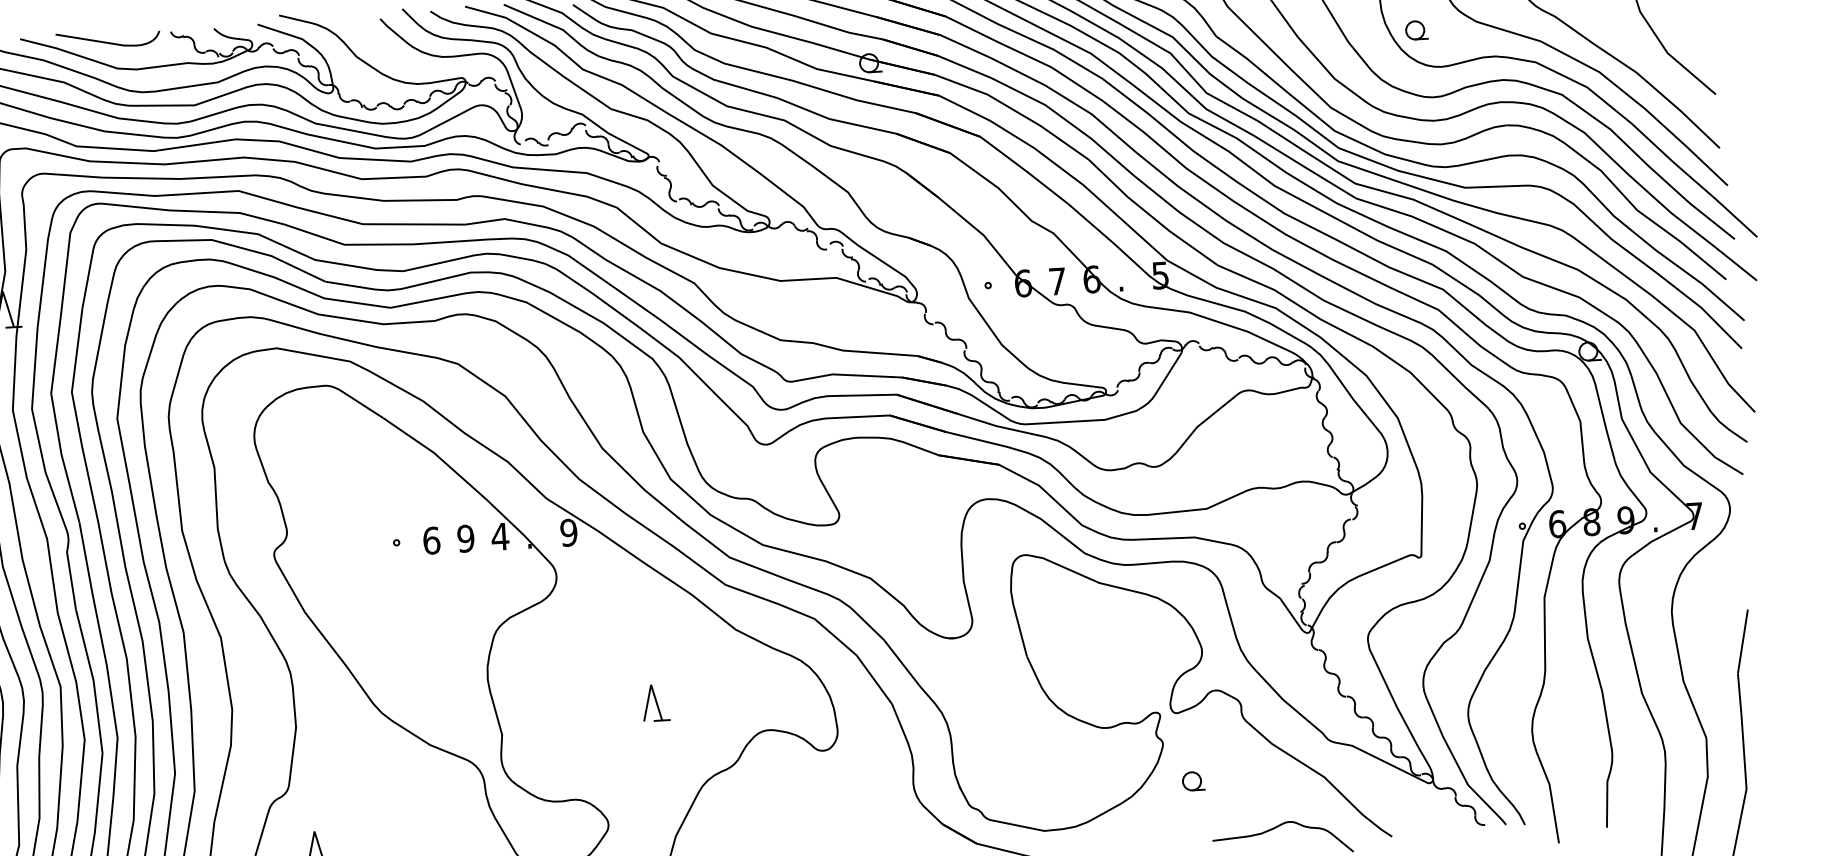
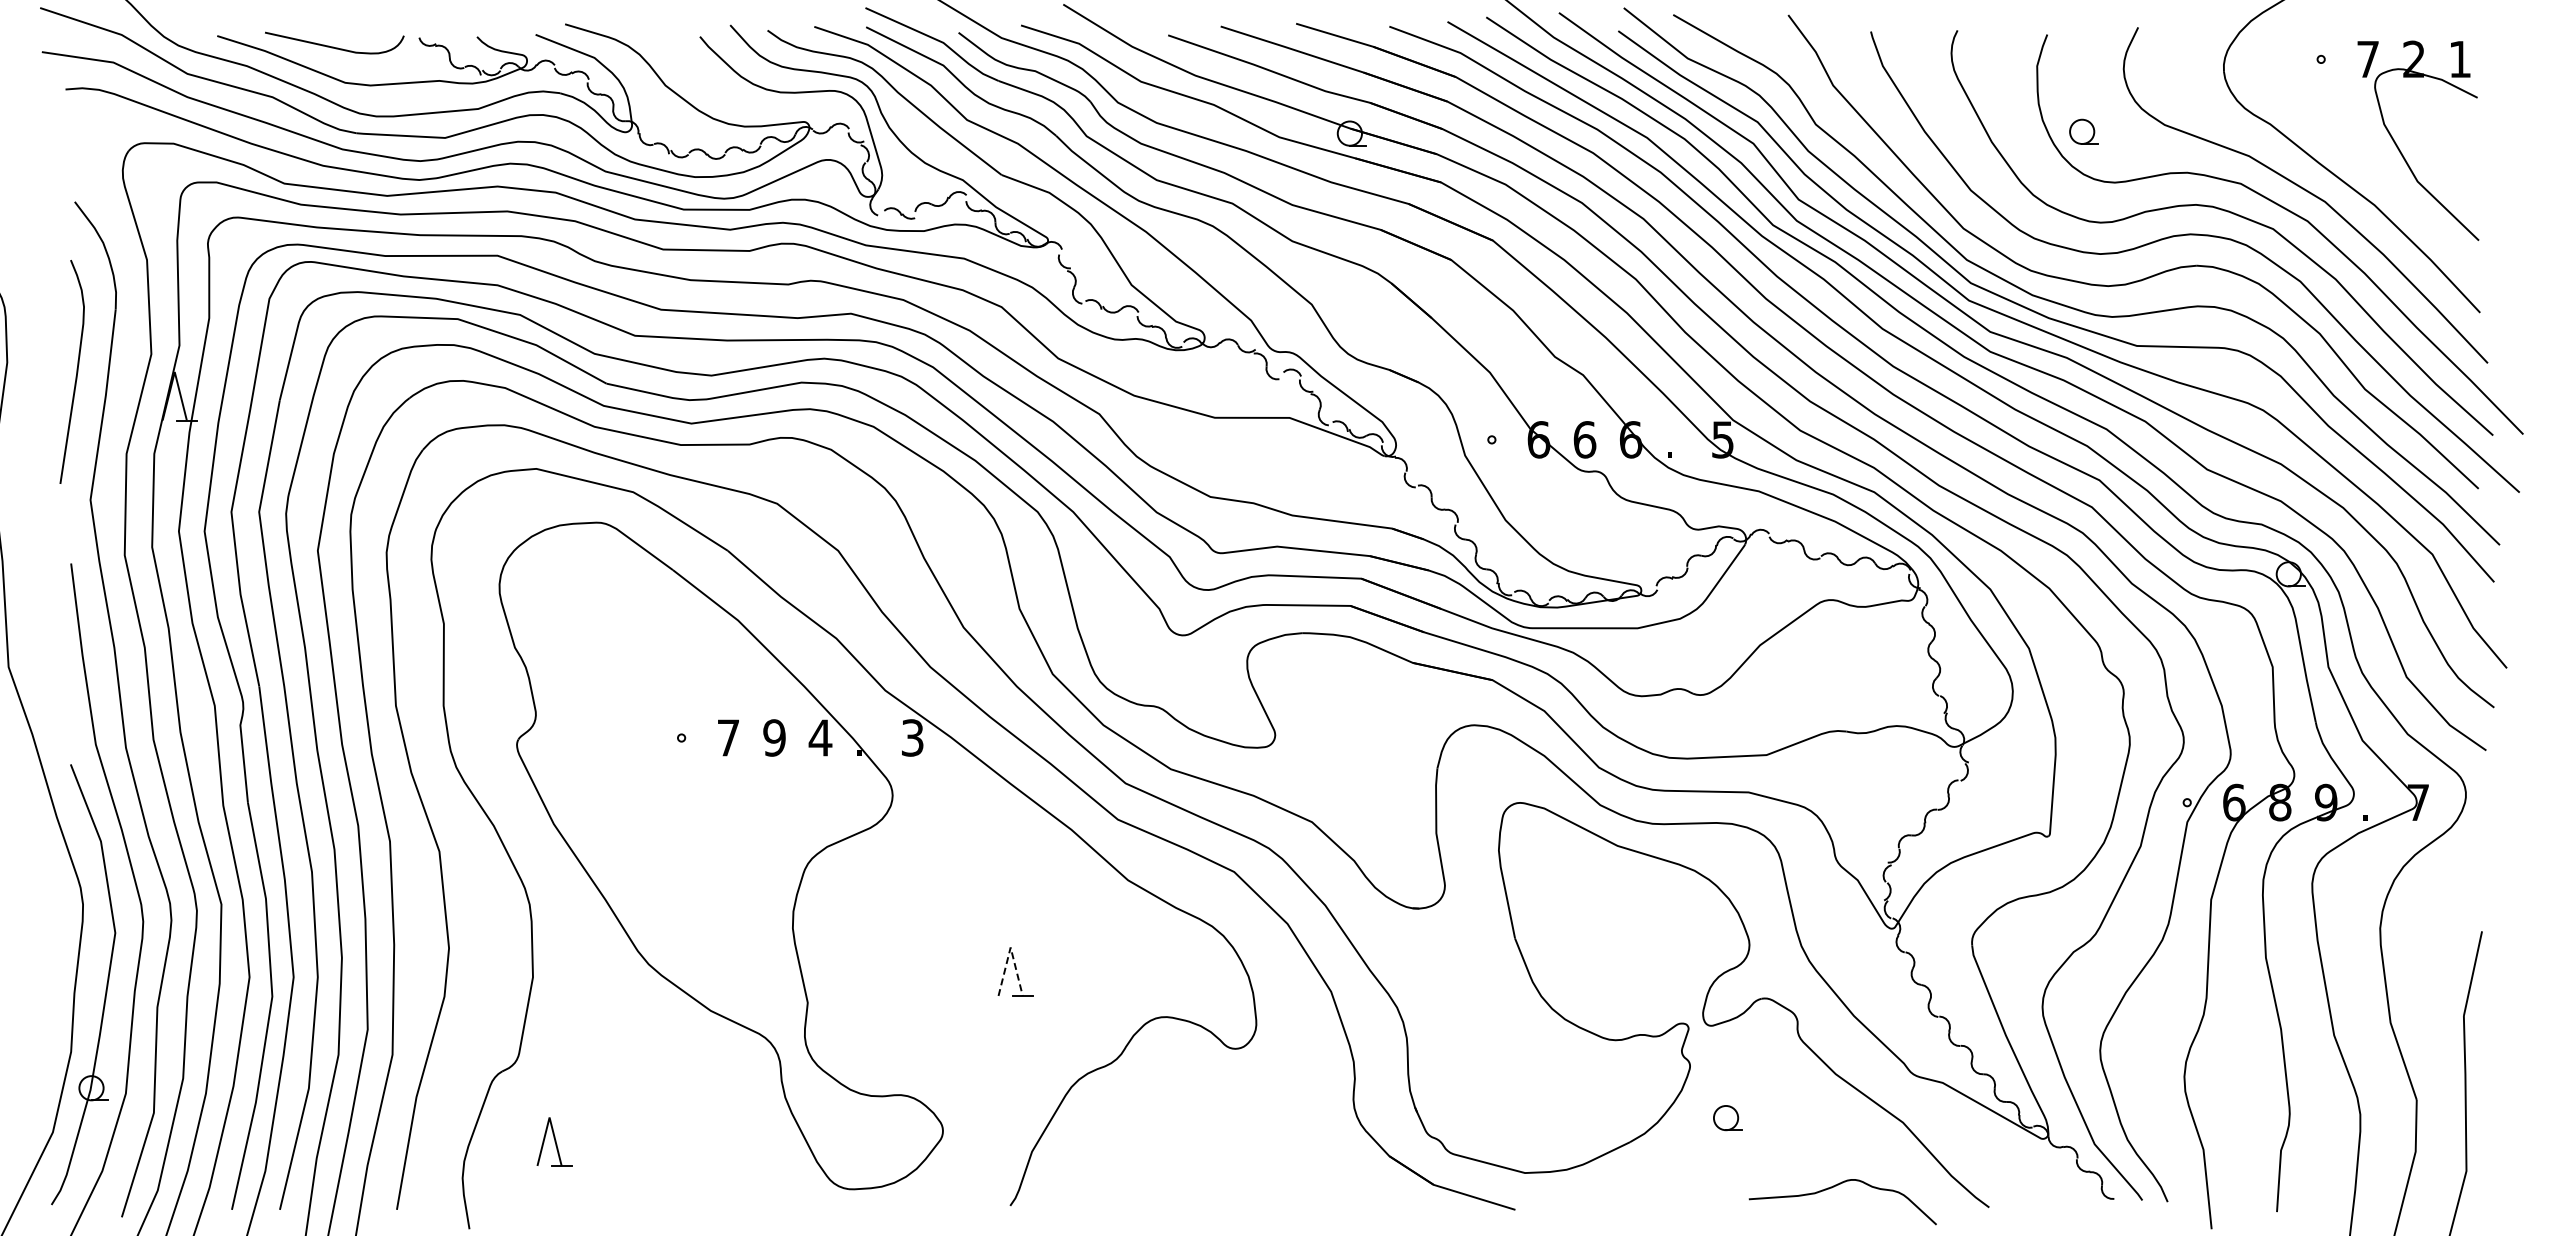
text: (1057, 281) -> (1584, 439), 7 -> 6
text: (568, 532) -> (912, 737), 9 -> 3
text: (431, 540) -> (728, 737), 6 -> 7
line: (650, 684) -> (1010, 947), solid -> dashed

